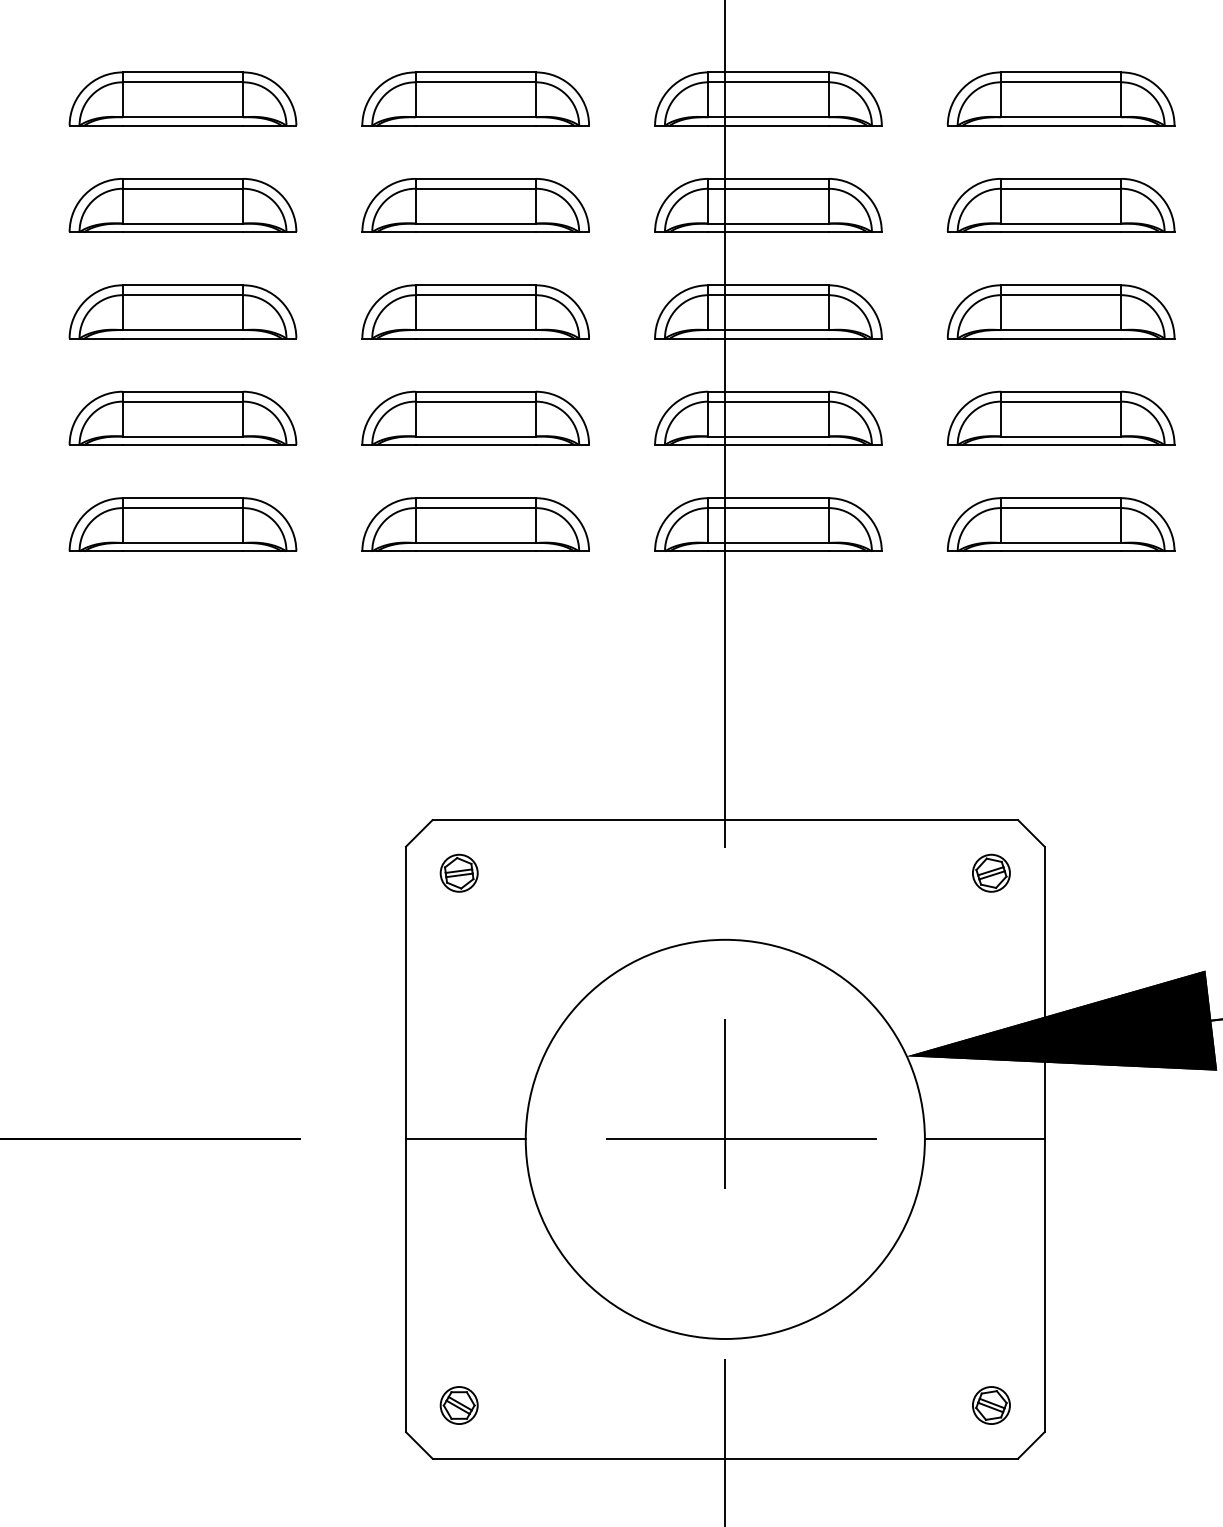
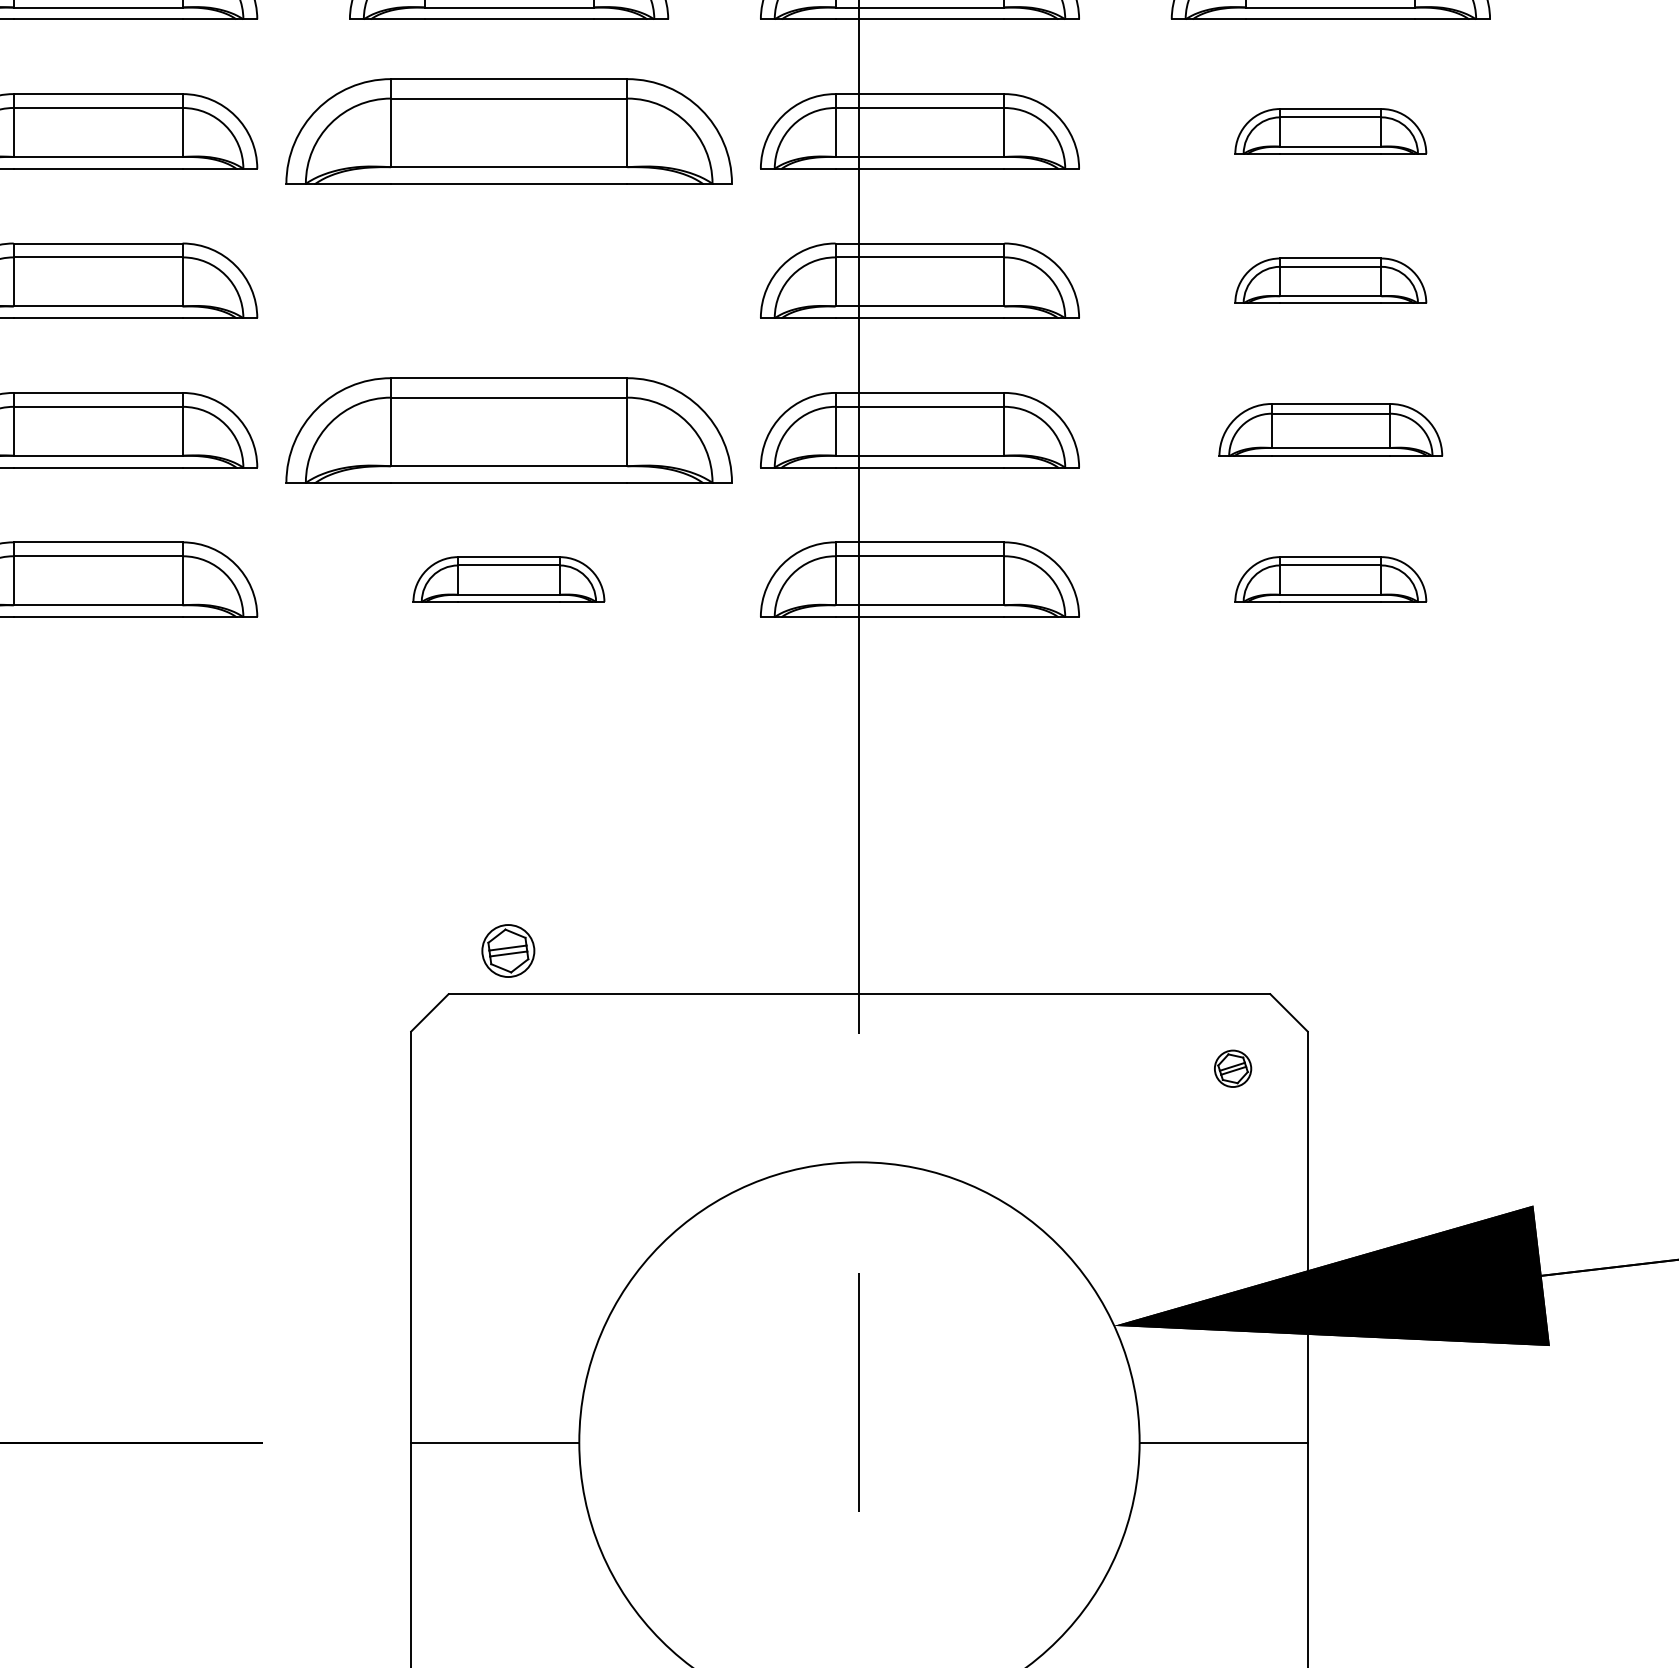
part: (475, 205) -> (508, 131), size x1.4
part: (1060, 205) -> (1329, 131), size x0.6
part: (475, 311) -> (508, 280), removed
part: (1060, 311) -> (1329, 280), size x0.6
part: (475, 417) -> (508, 429), size x1.4
part: (1060, 417) -> (1329, 429), size x0.7
part: (475, 524) -> (508, 579), size x0.6
part: (1060, 524) -> (1329, 579), size x0.6
part: (458, 872) -> (507, 949), moved
part: (991, 872) -> (1233, 1067), size x0.7
line: (741, 1139) -> (882, 1442), removed

